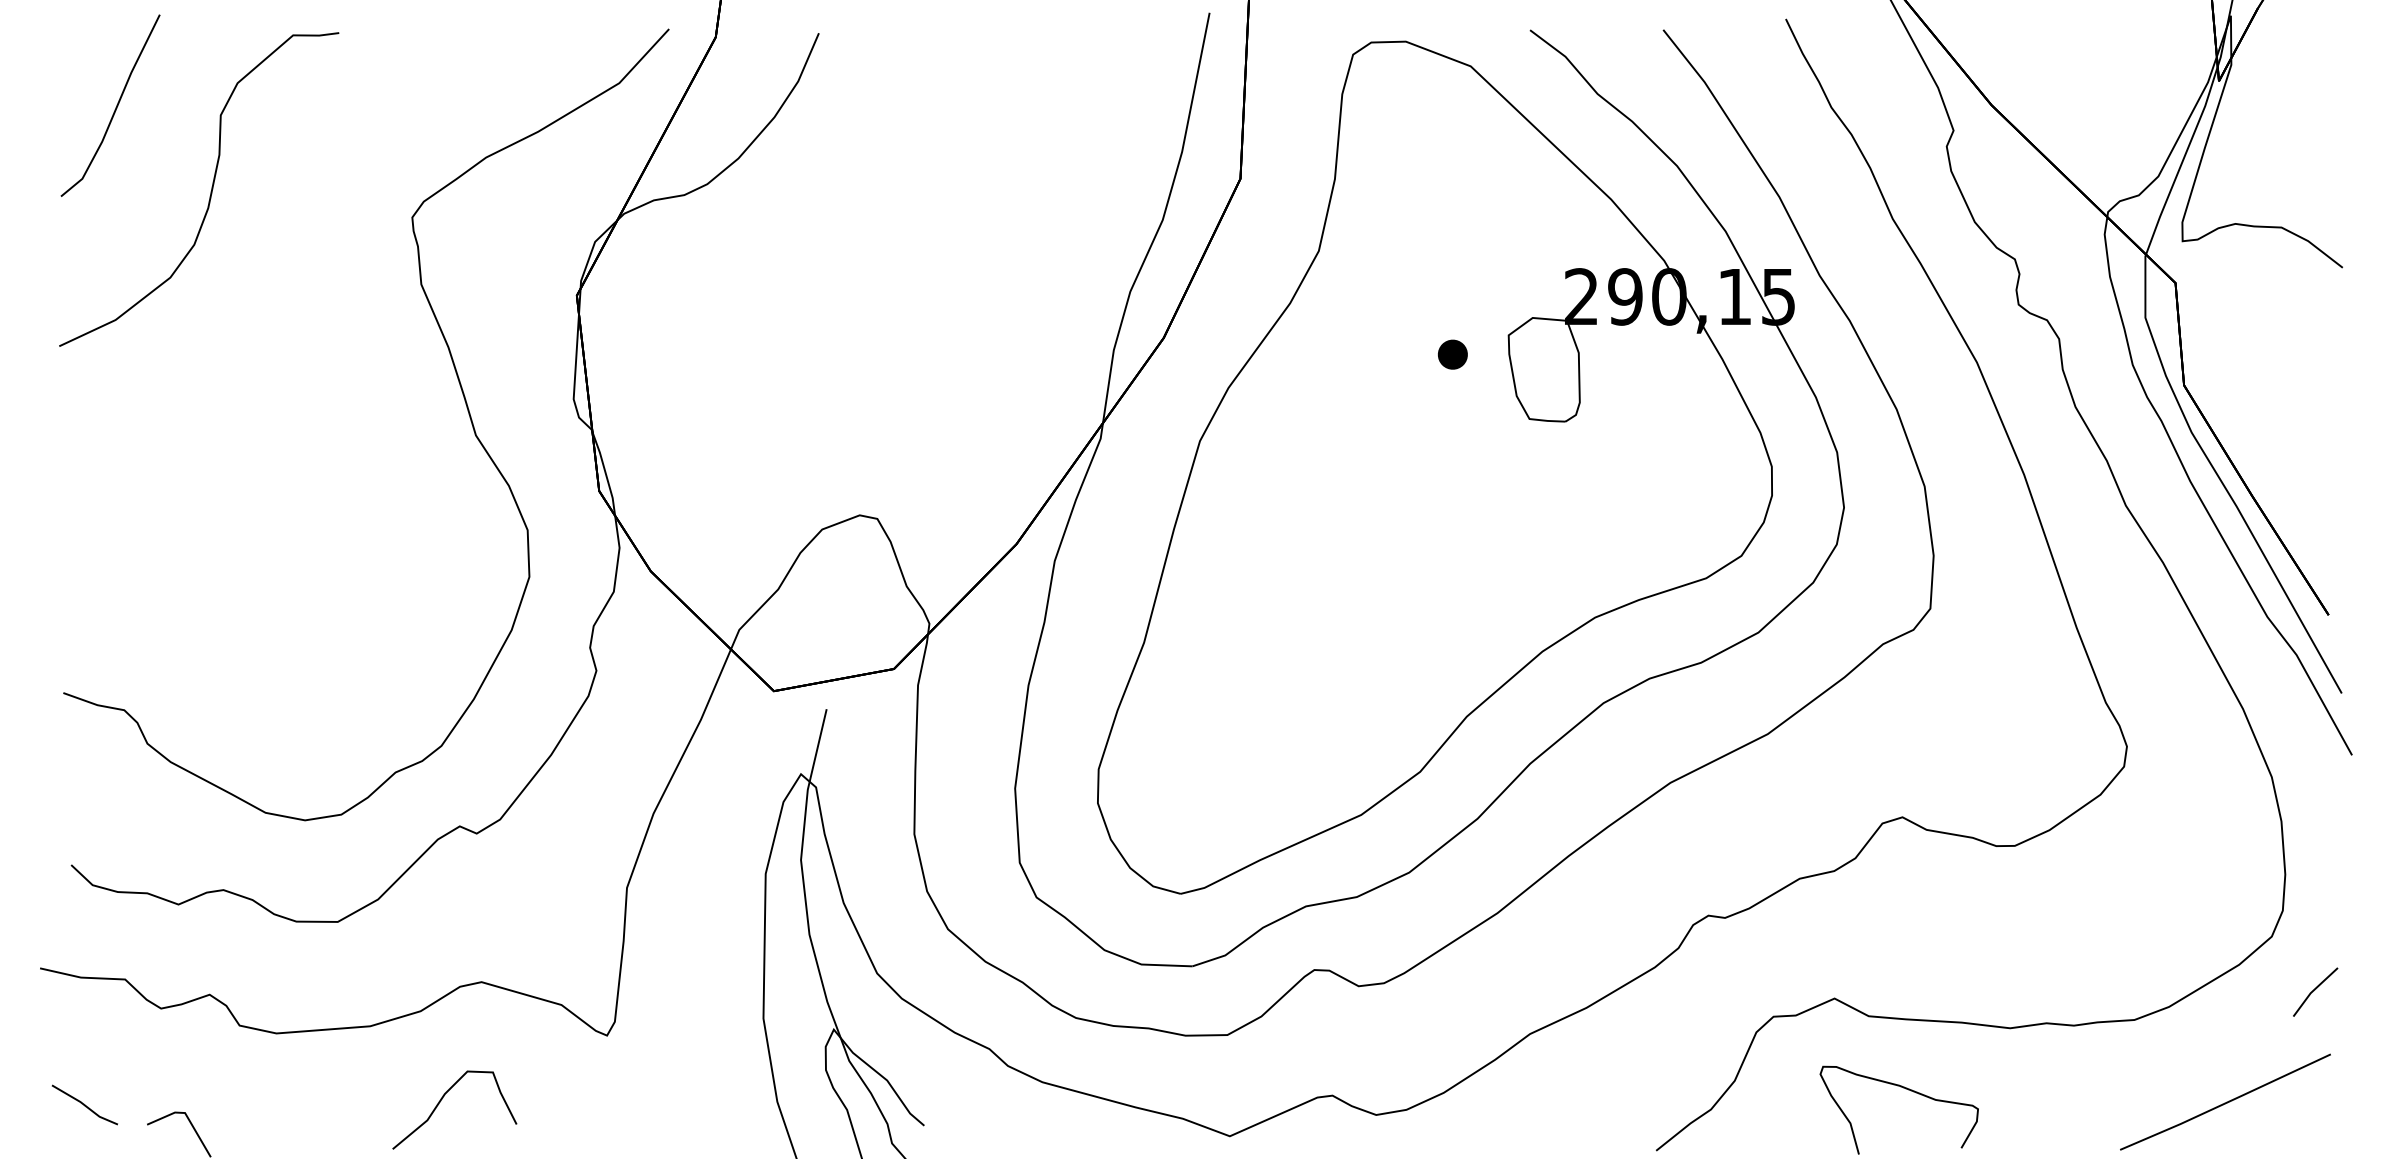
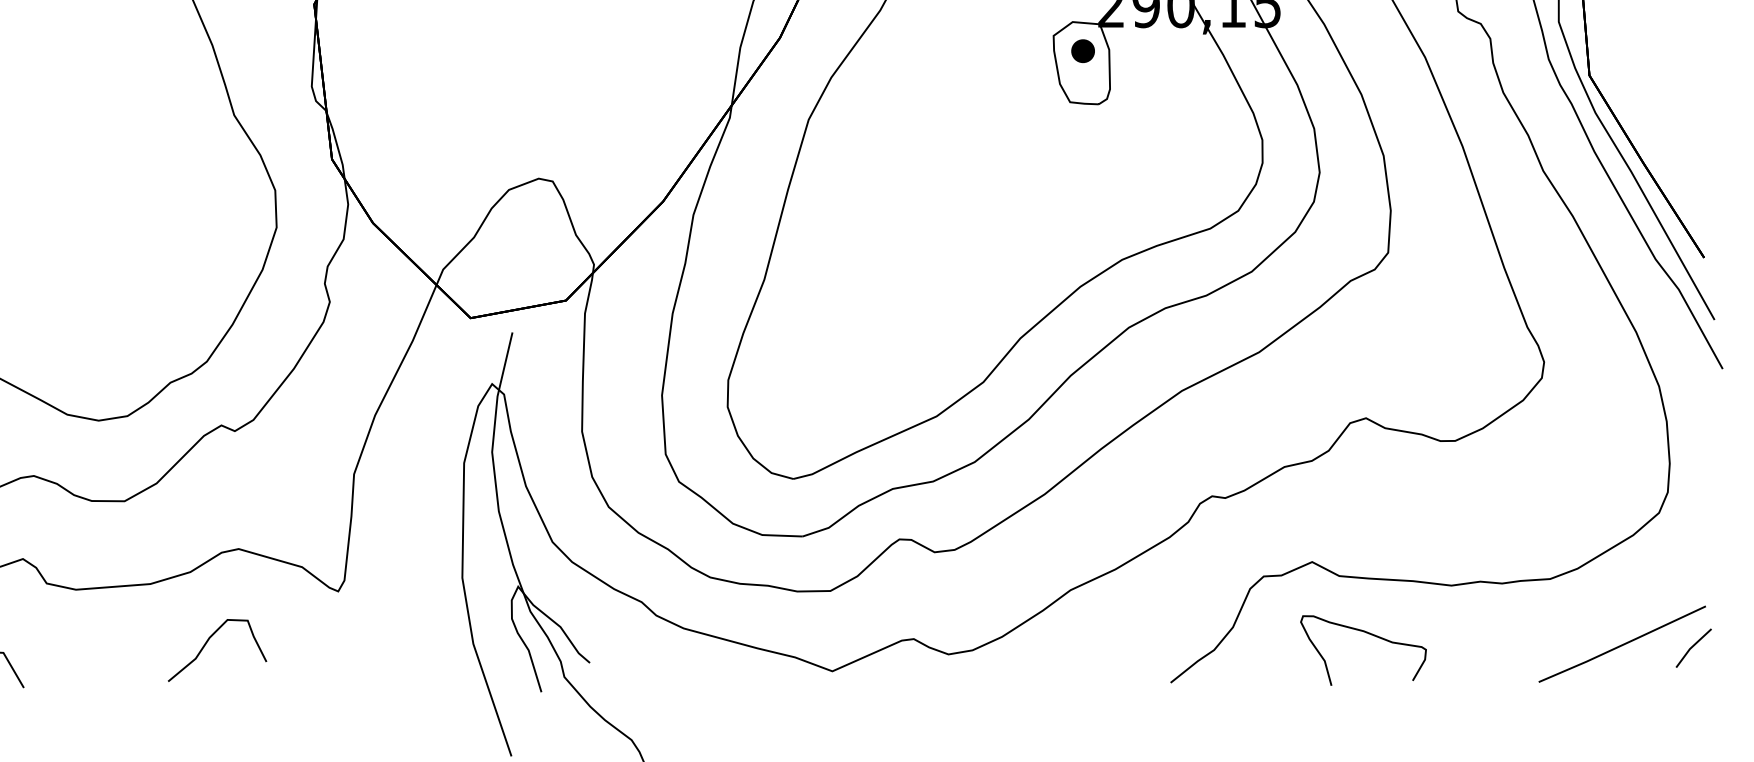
part: (1452, 354) -> (1082, 51), moved
line: (2315, 990) -> (1693, 646), moved

